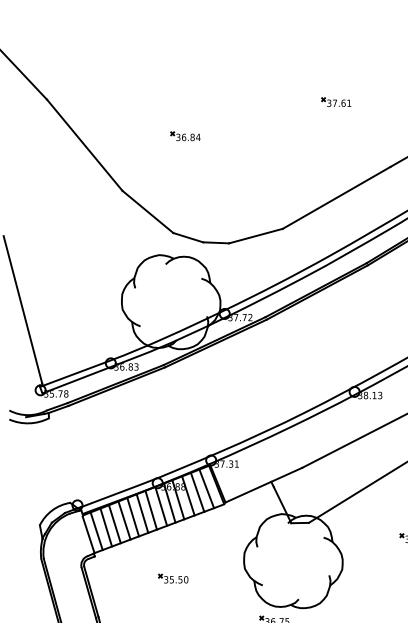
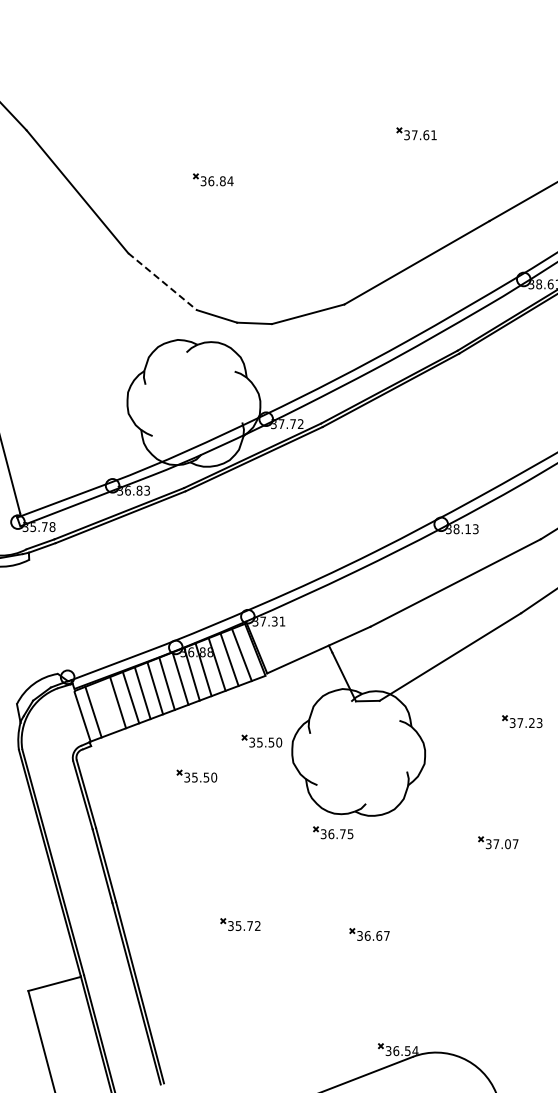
line: (147, 211) -> (162, 281), solid -> dashed
line: (106, 527) -> (106, 706), removed
part: (221, 552) -> (261, 740), added

